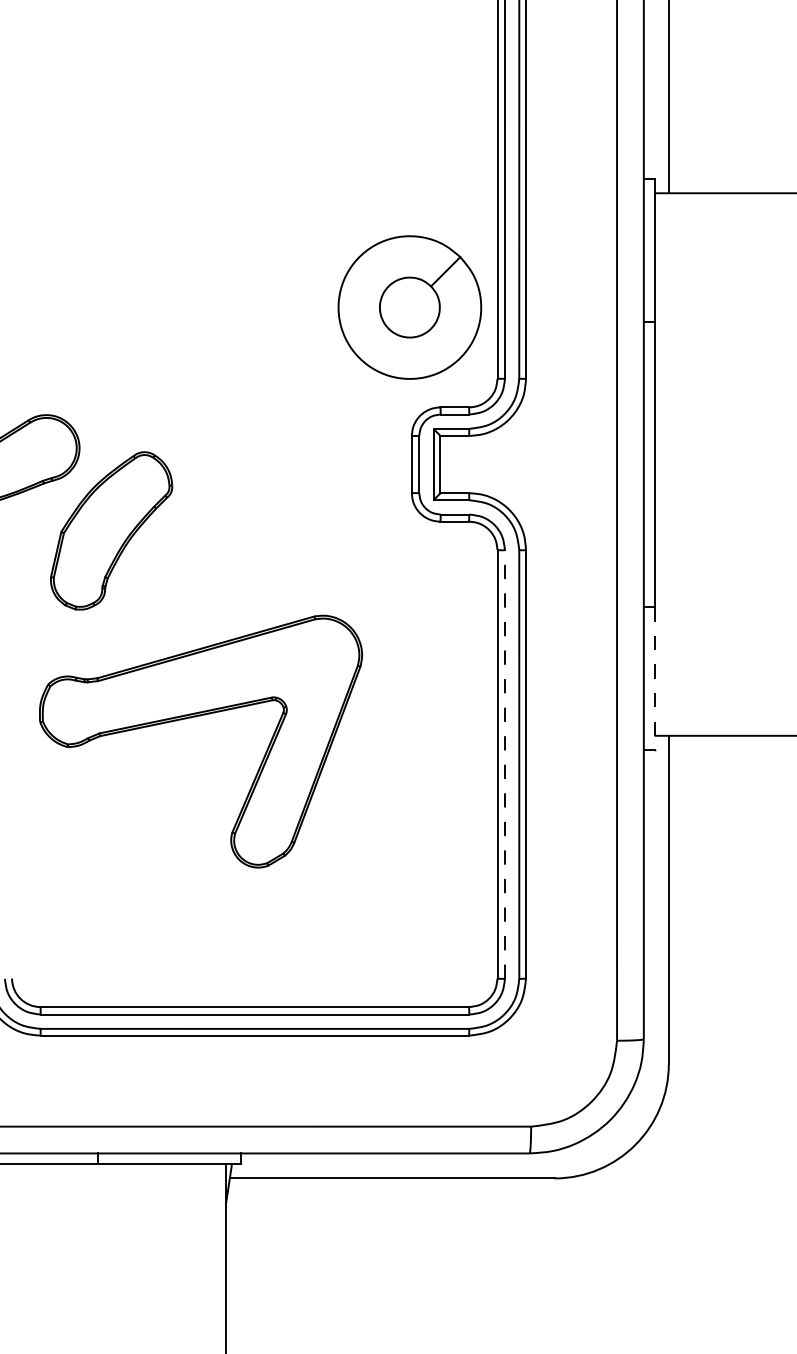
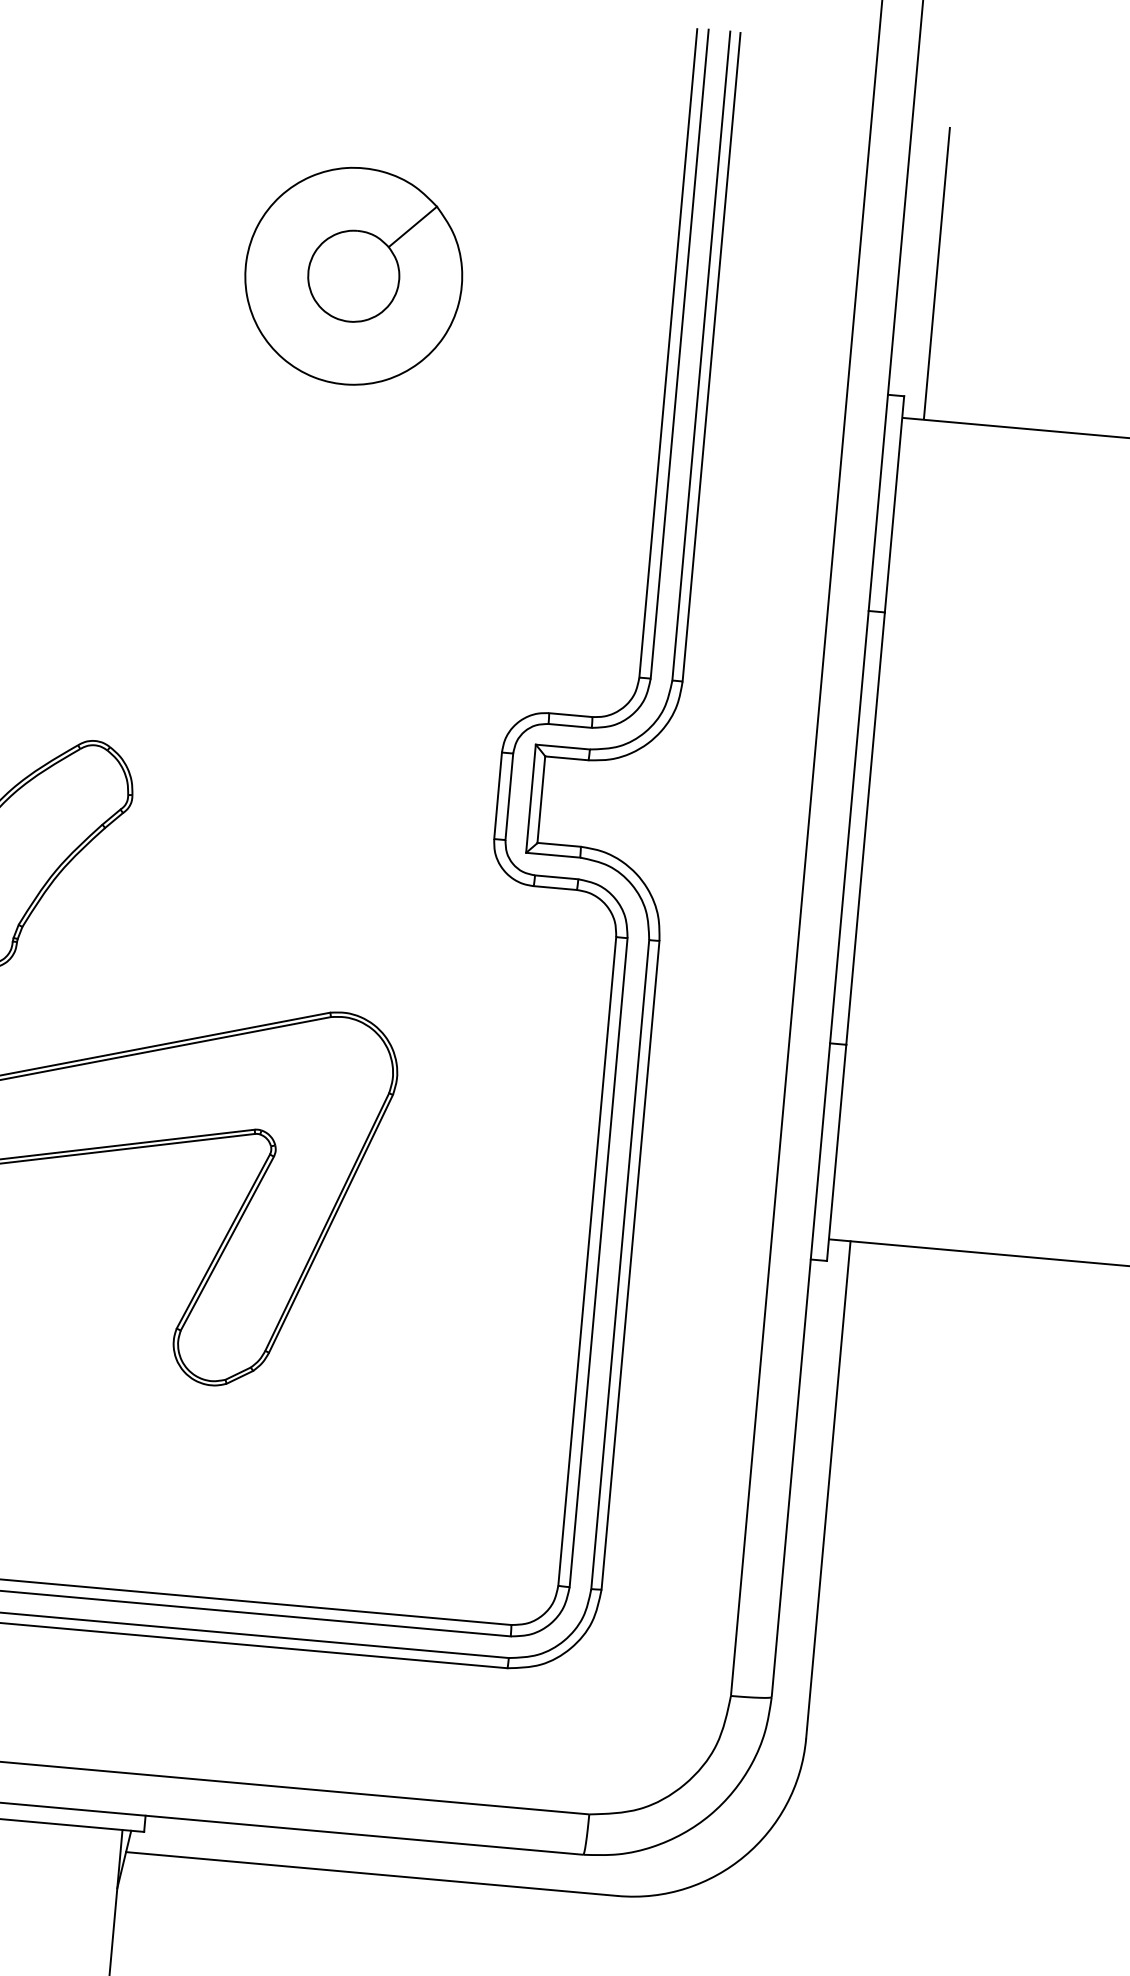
part: (409, 307) -> (353, 276), moved
line: (654, 679) -> (836, 1154), dashed -> solid
line: (504, 764) -> (597, 1262), dashed -> solid

